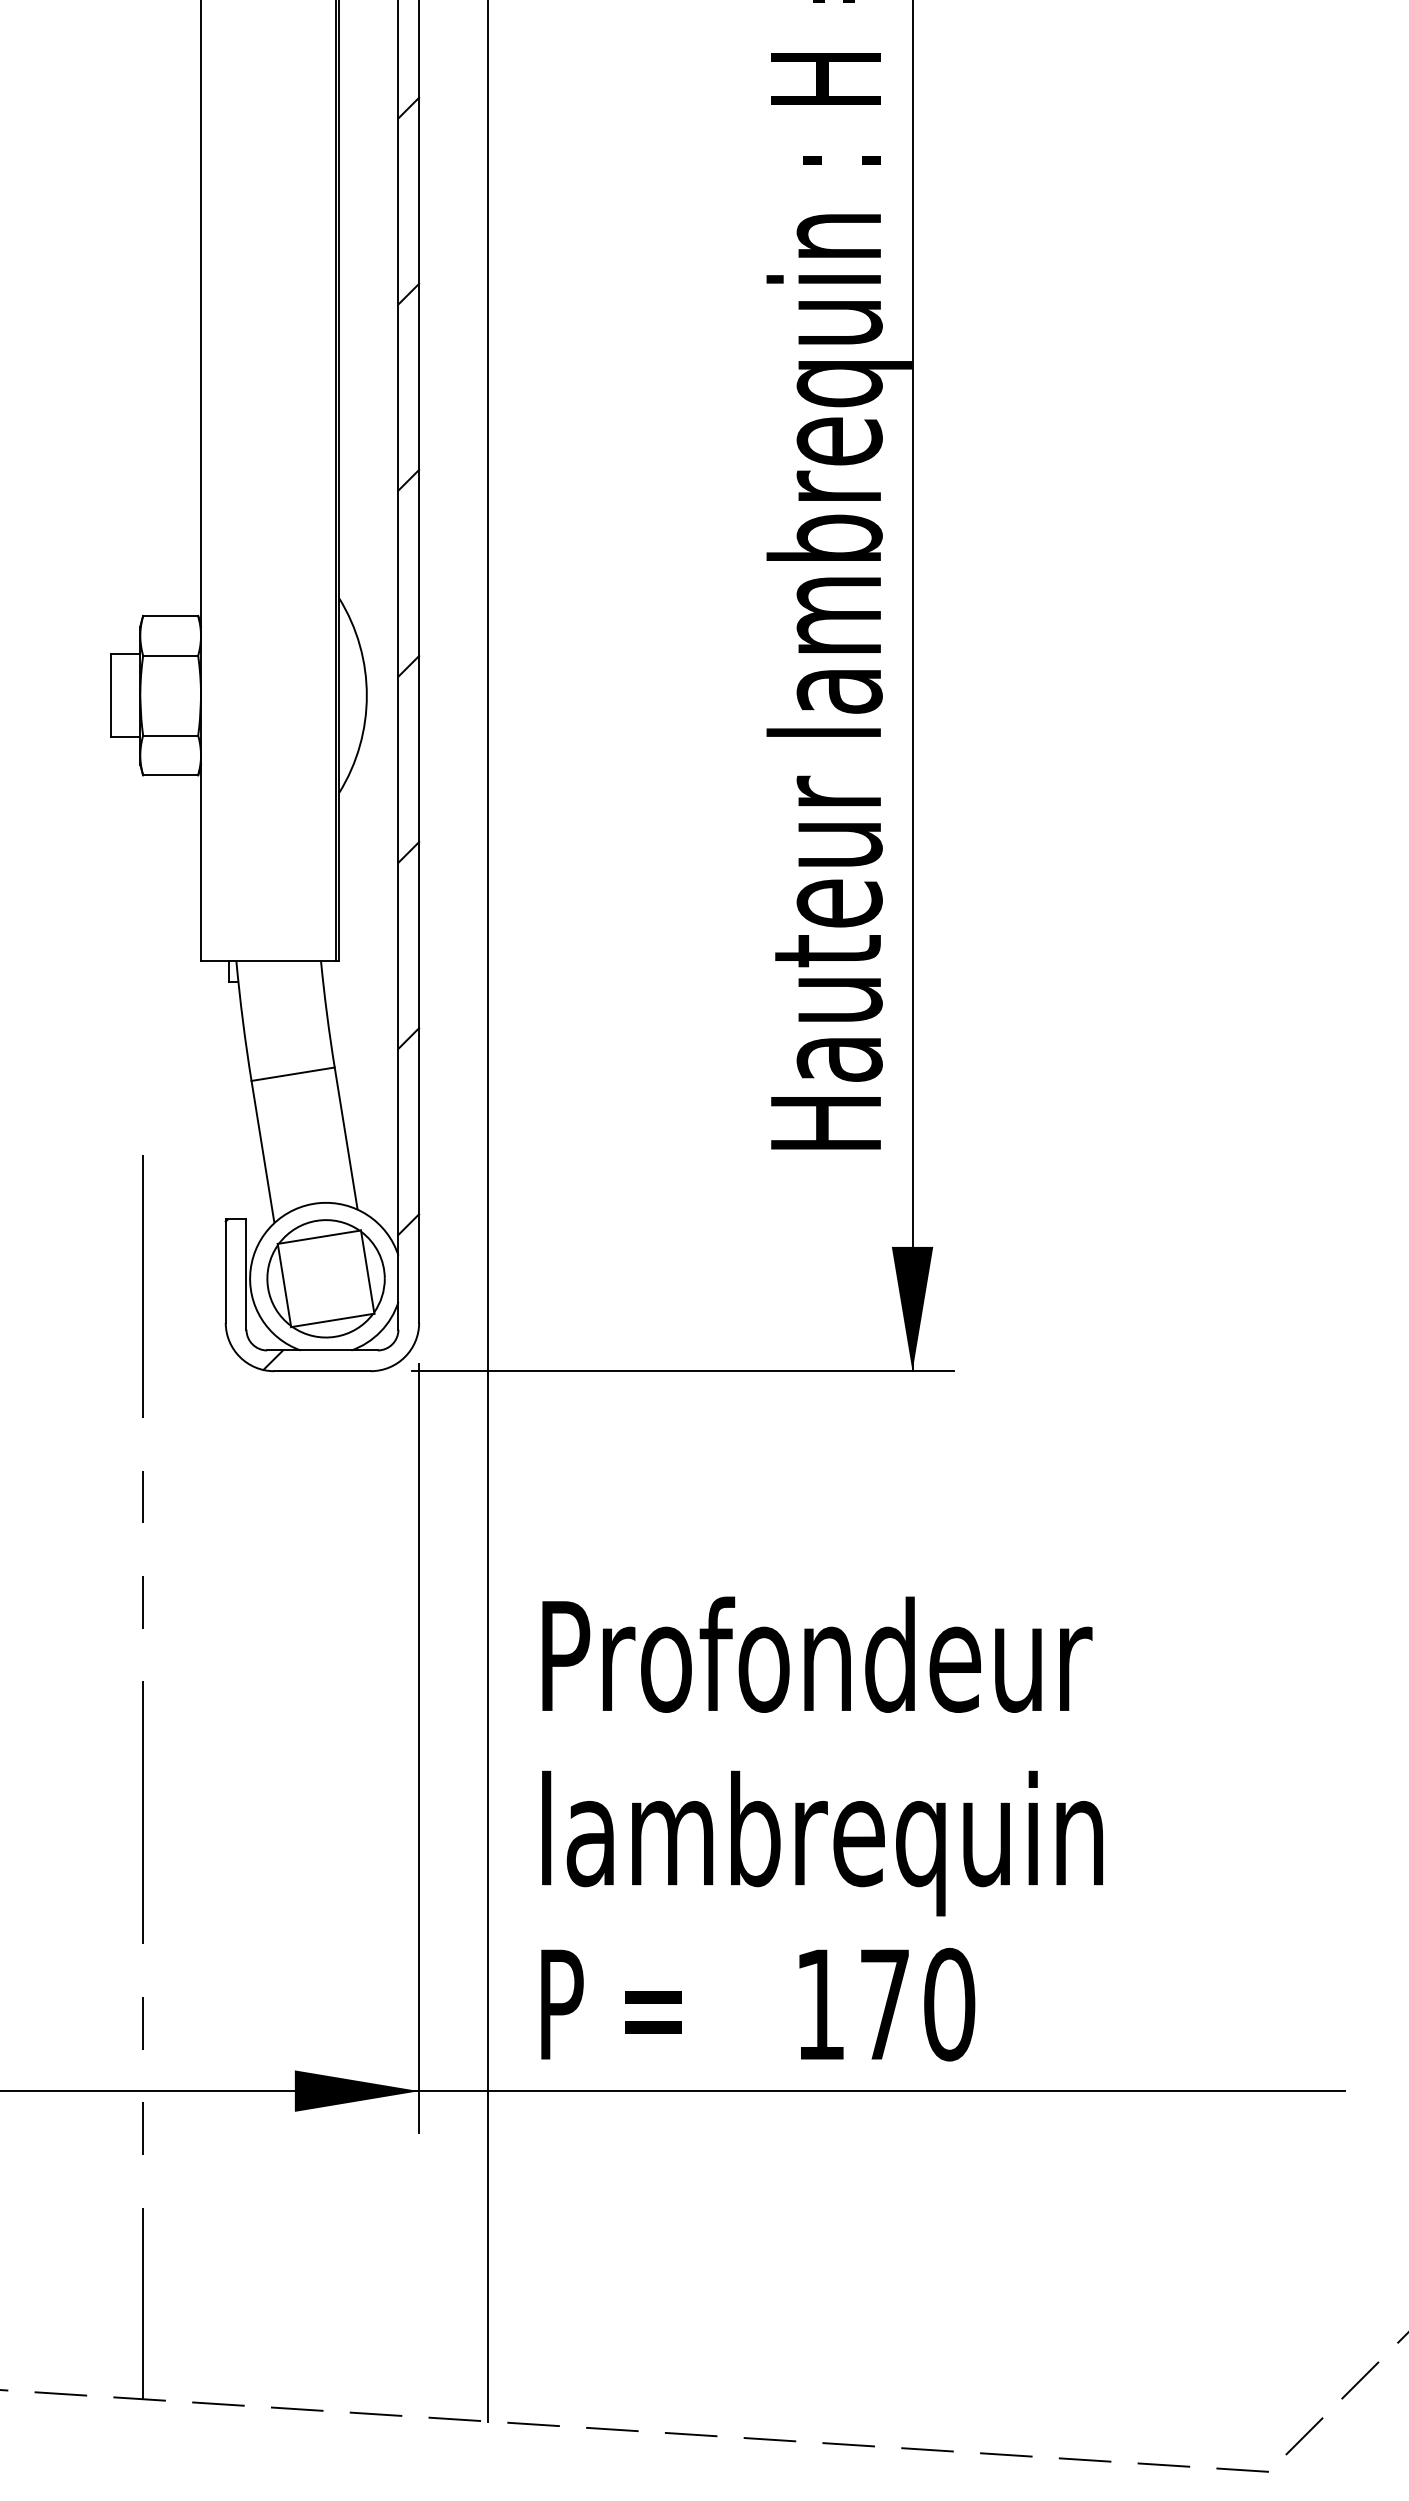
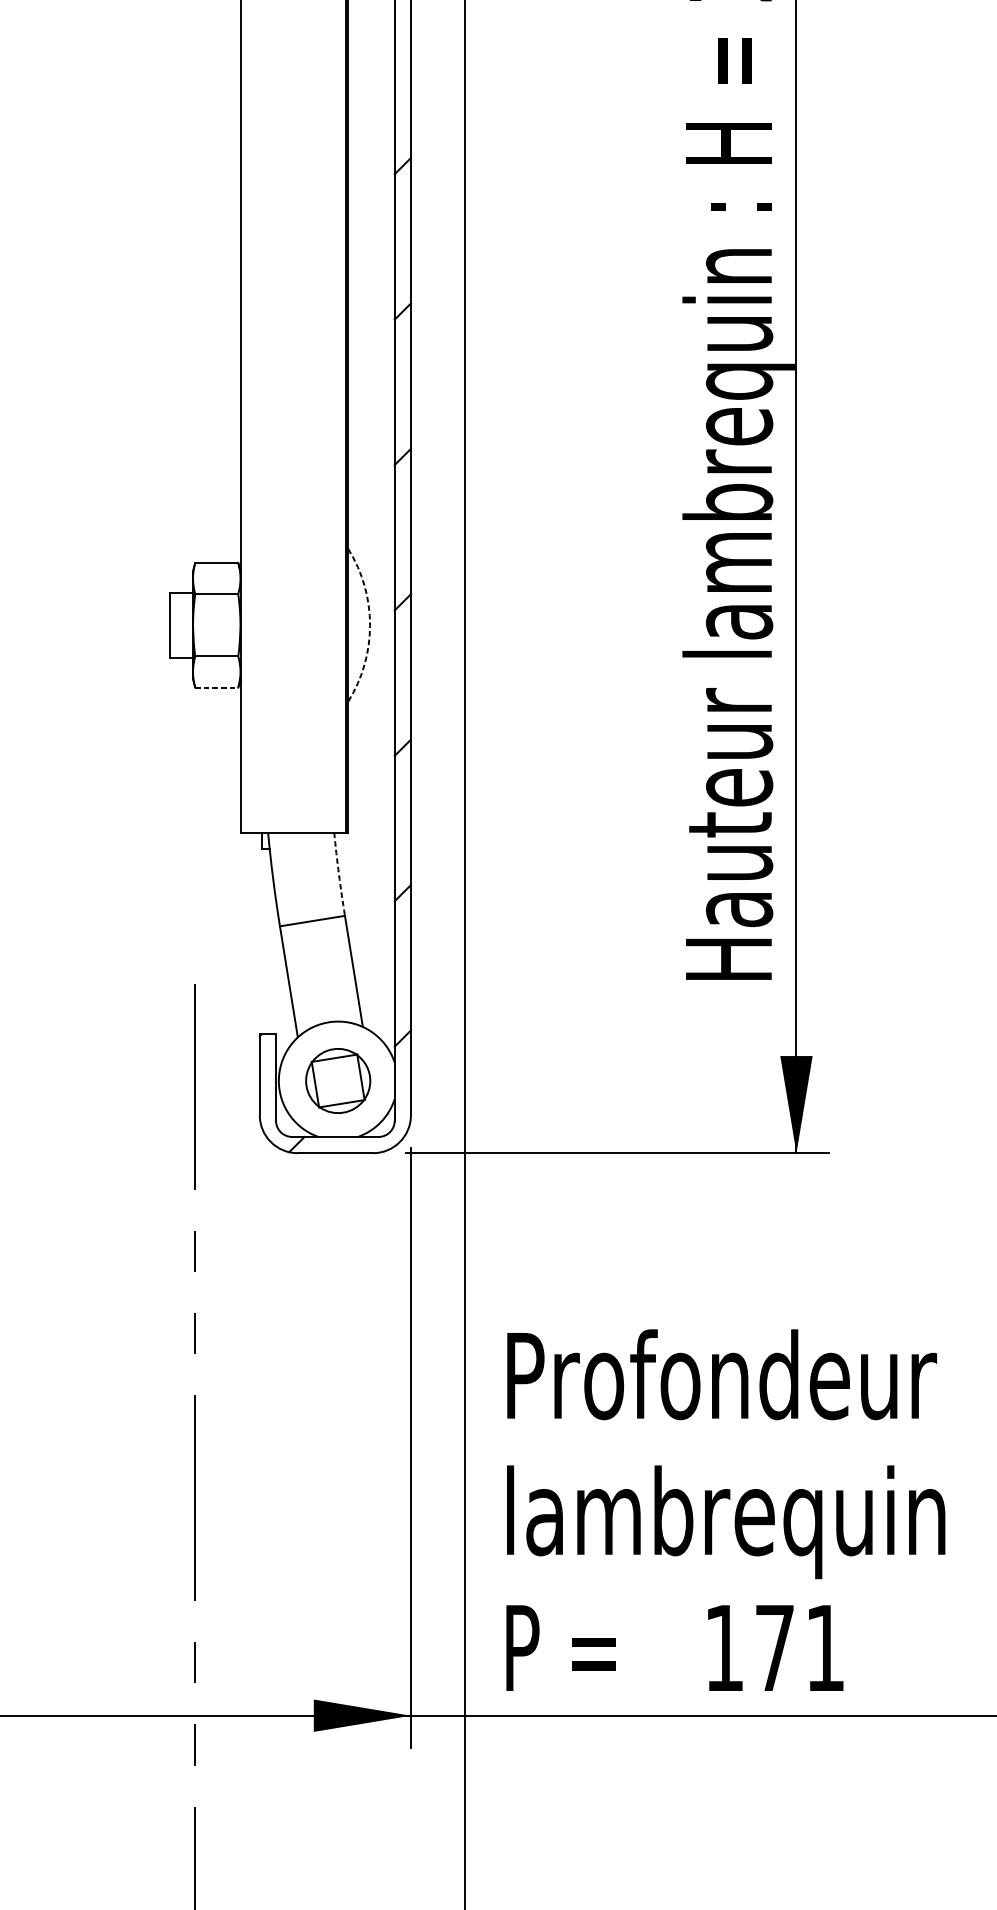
arc: (366, 695) -> (369, 625), solid -> dashed
line: (170, 775) -> (216, 687), solid -> dashed
arc: (327, 1014) -> (339, 874), solid -> dashed
part: (325, 1278) -> (337, 1080), size x0.7
text: (949, 2004) -> (825, 1648), 170 -> 171

